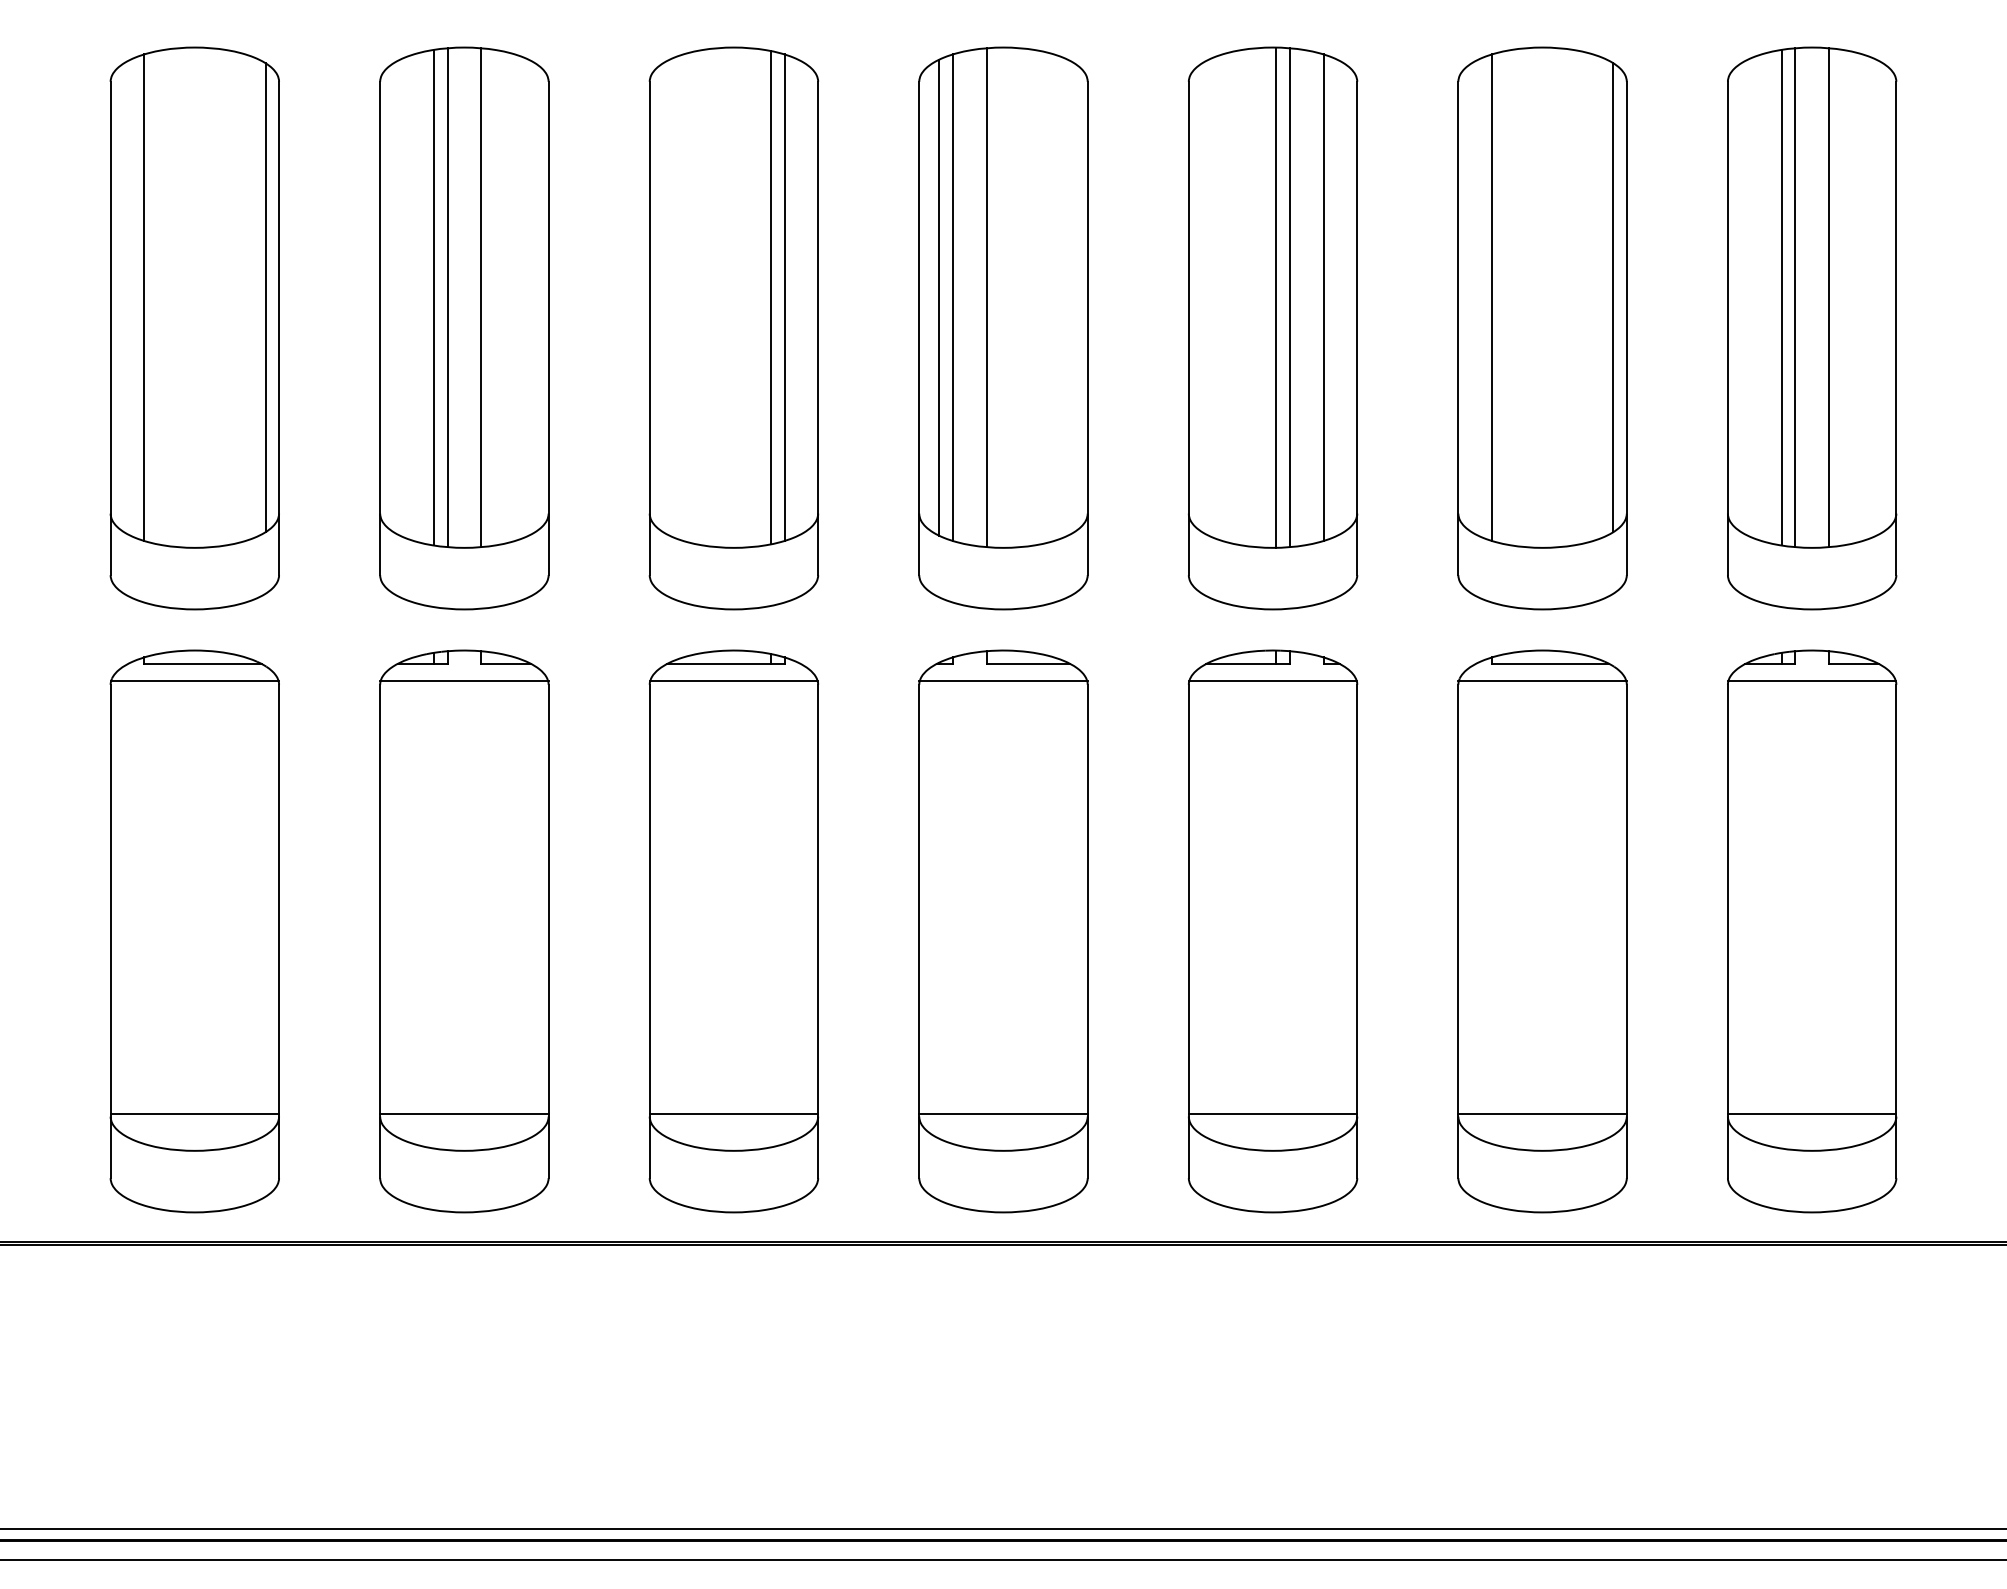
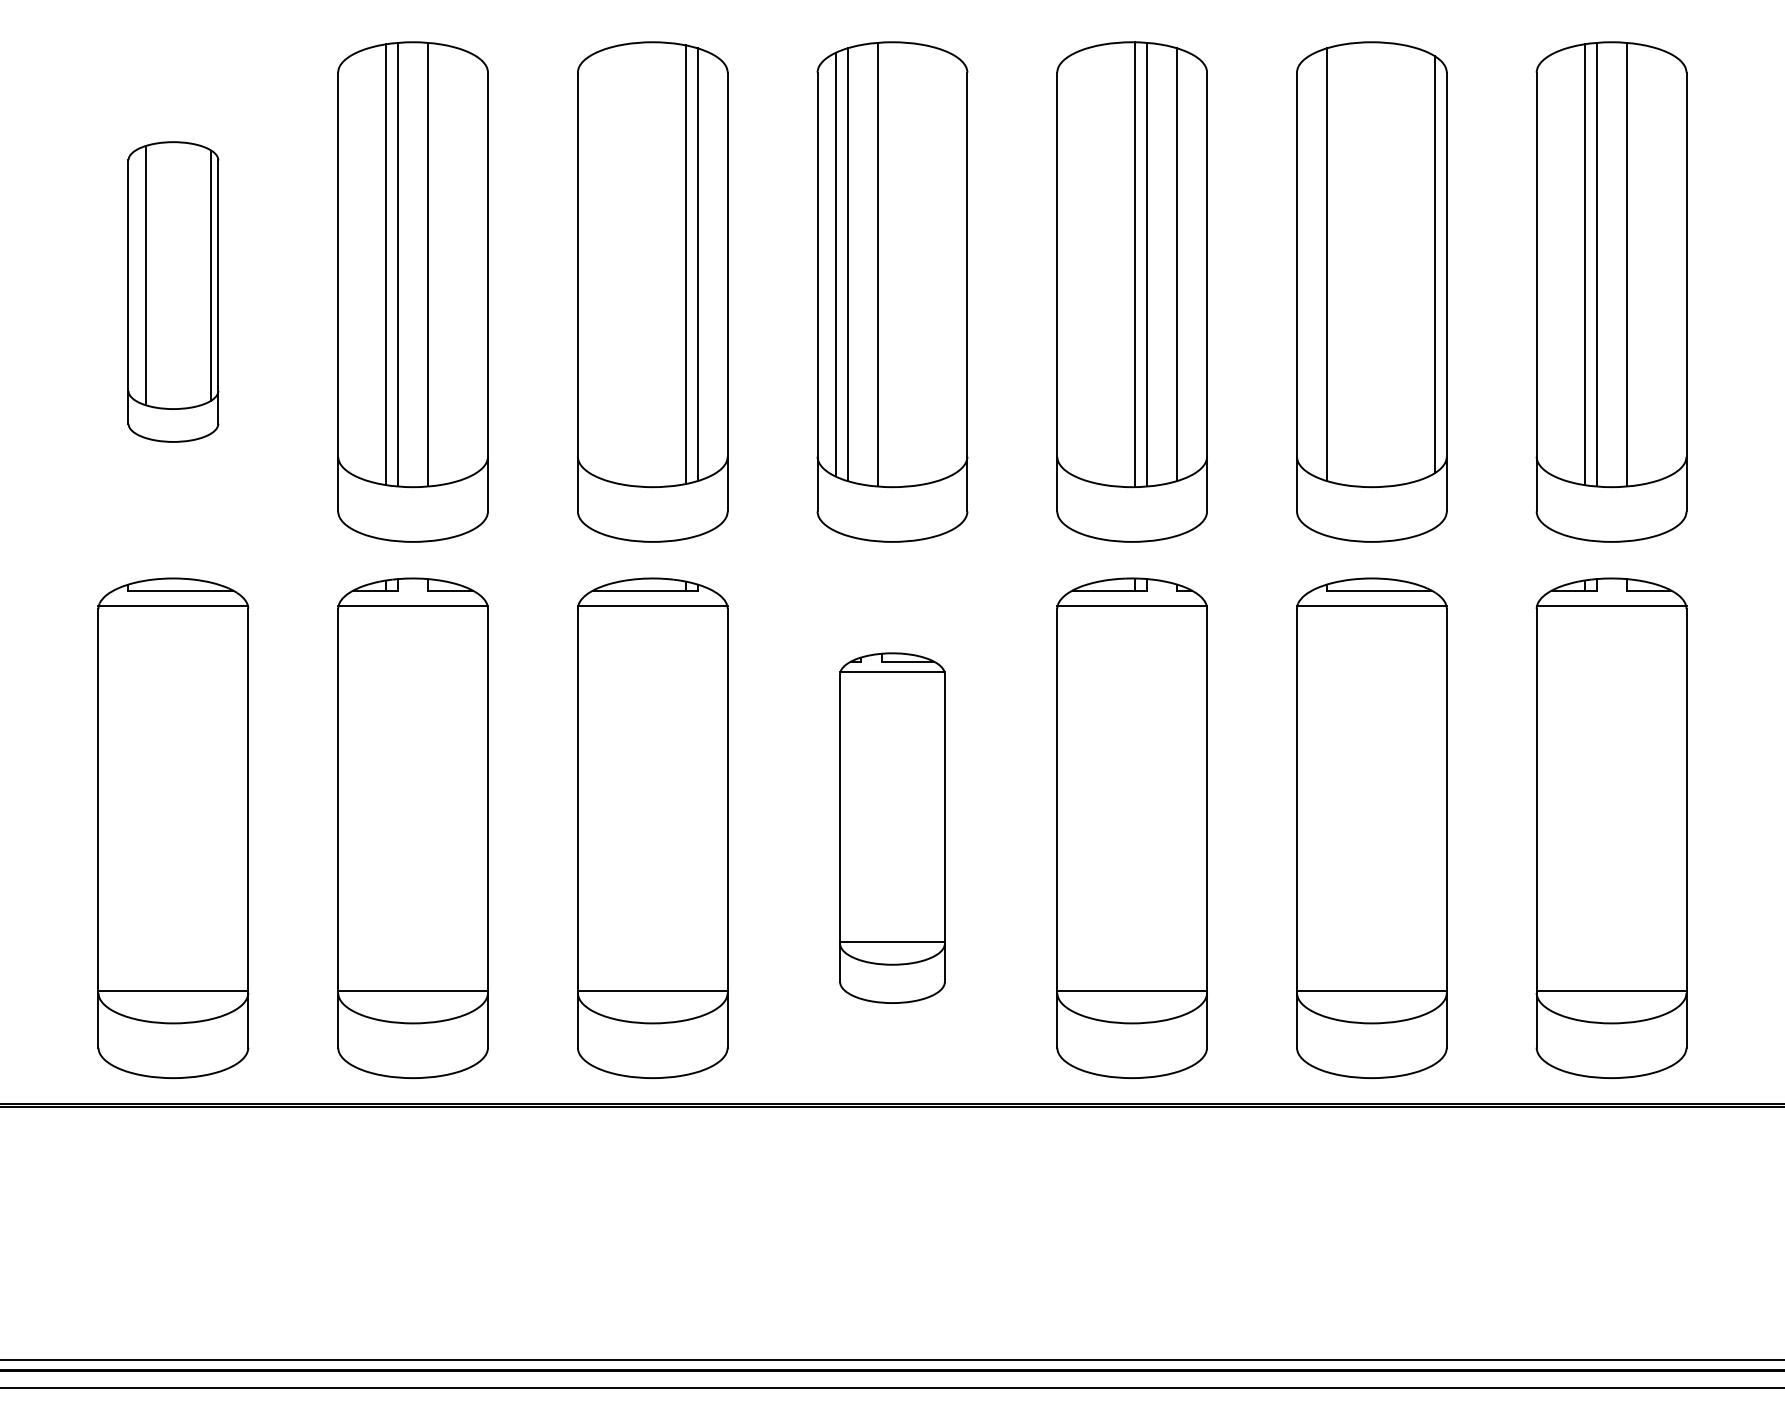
part: (194, 327) -> (173, 291), size x0.6
part: (1003, 930) -> (892, 827), size x0.7

